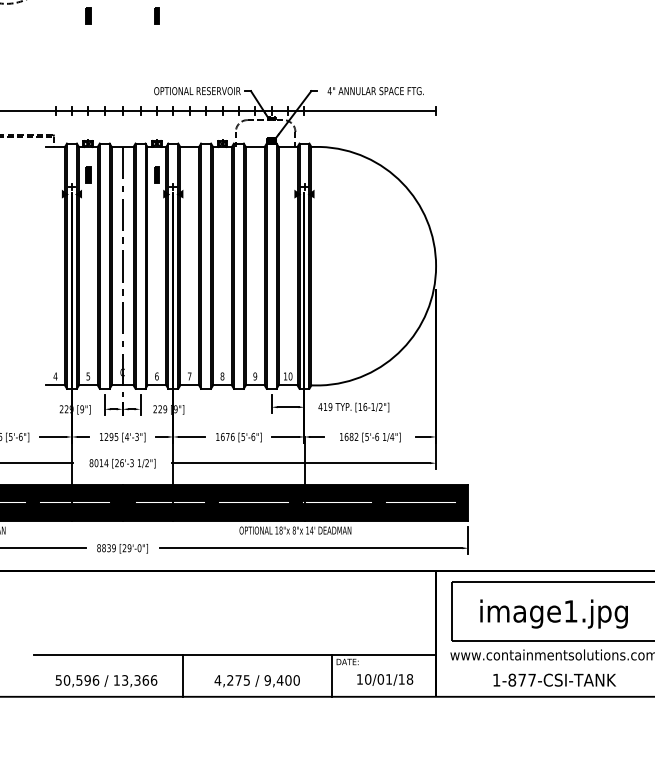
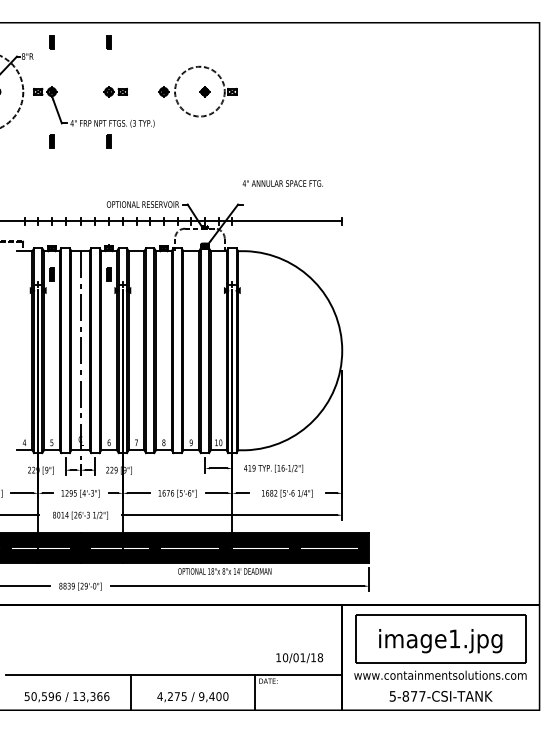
text: (375, 91) -> (282, 183), moved
text: (384, 680) -> (299, 658), moved
text: (496, 680) -> (392, 696), 1-877-CSI-TANK -> 5-877-CSI-TANK

